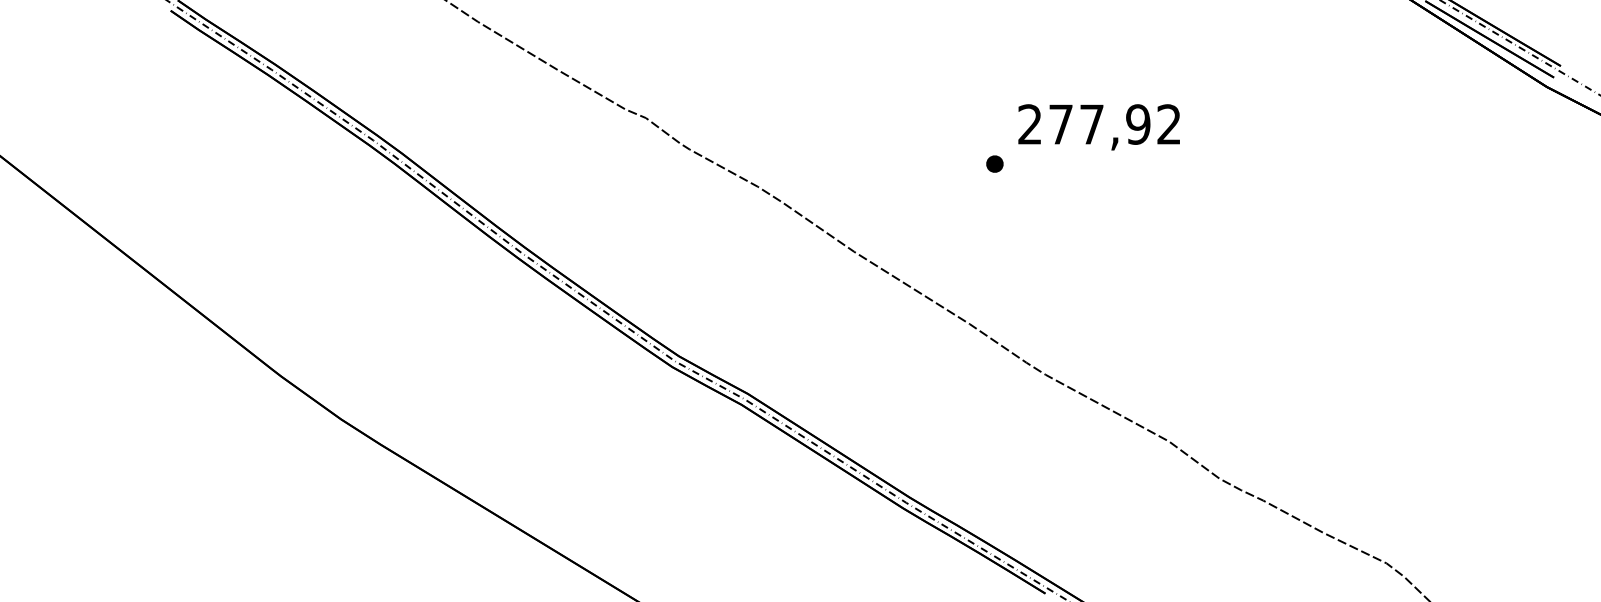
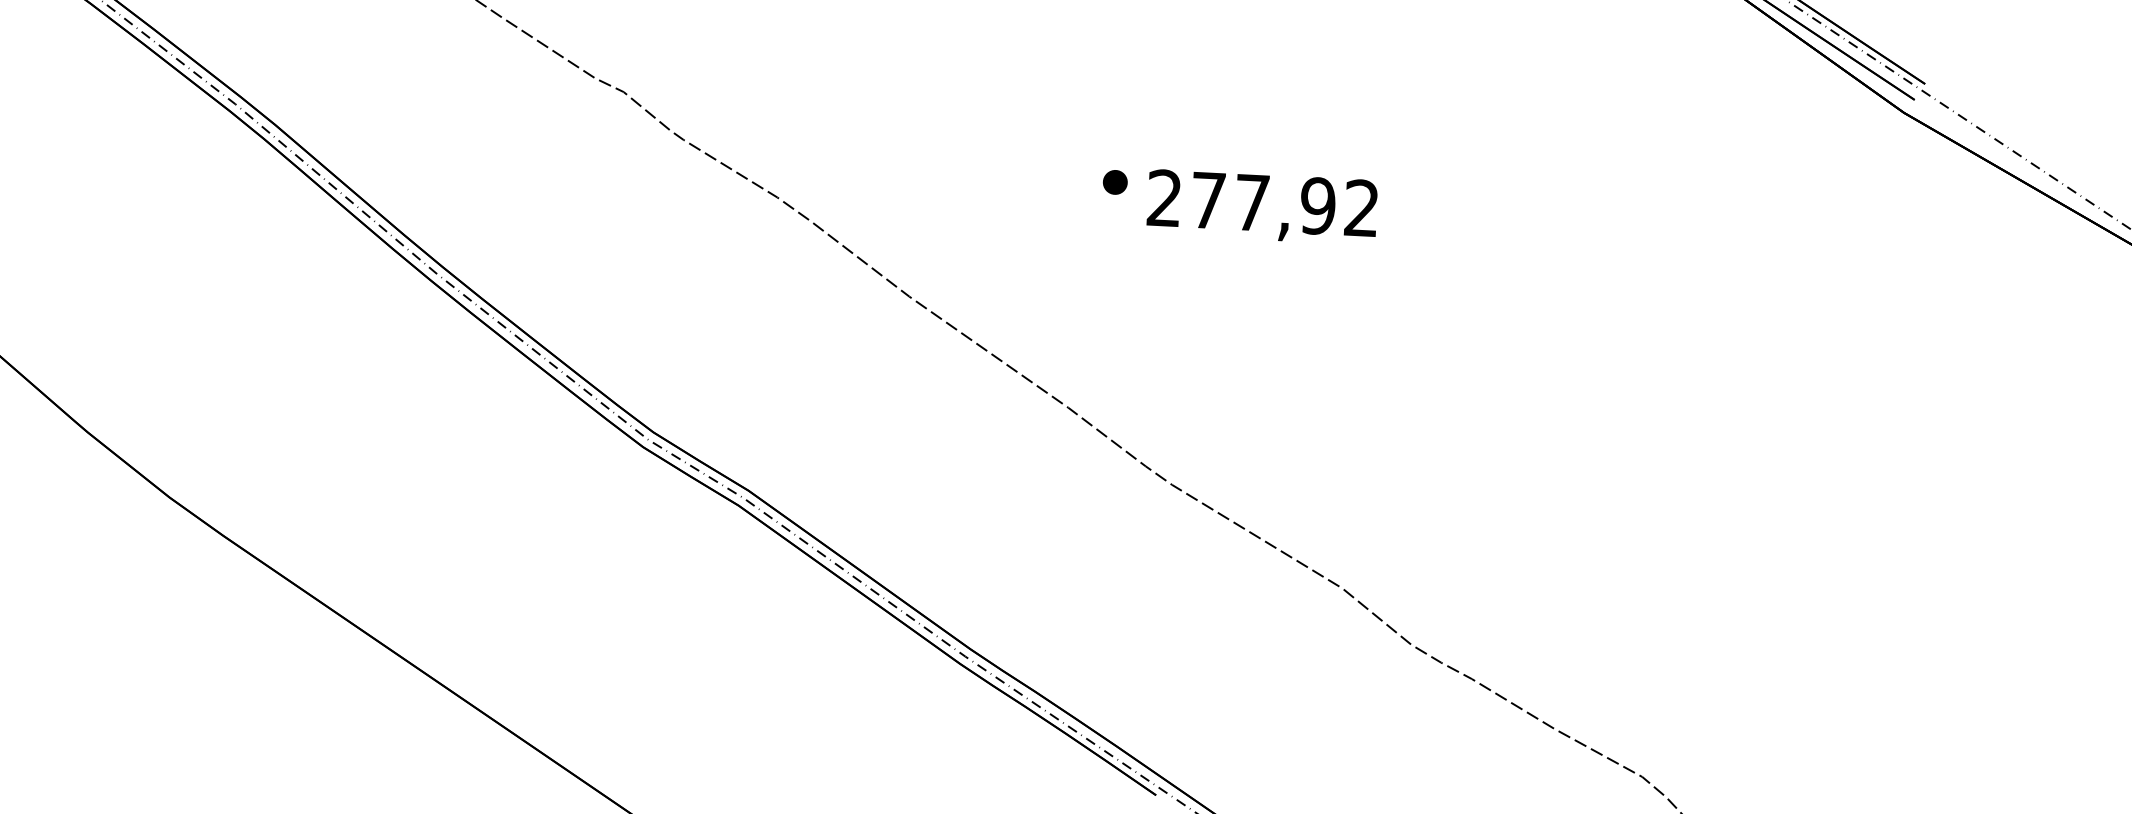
text: (1098, 127) -> (1261, 207), moved

